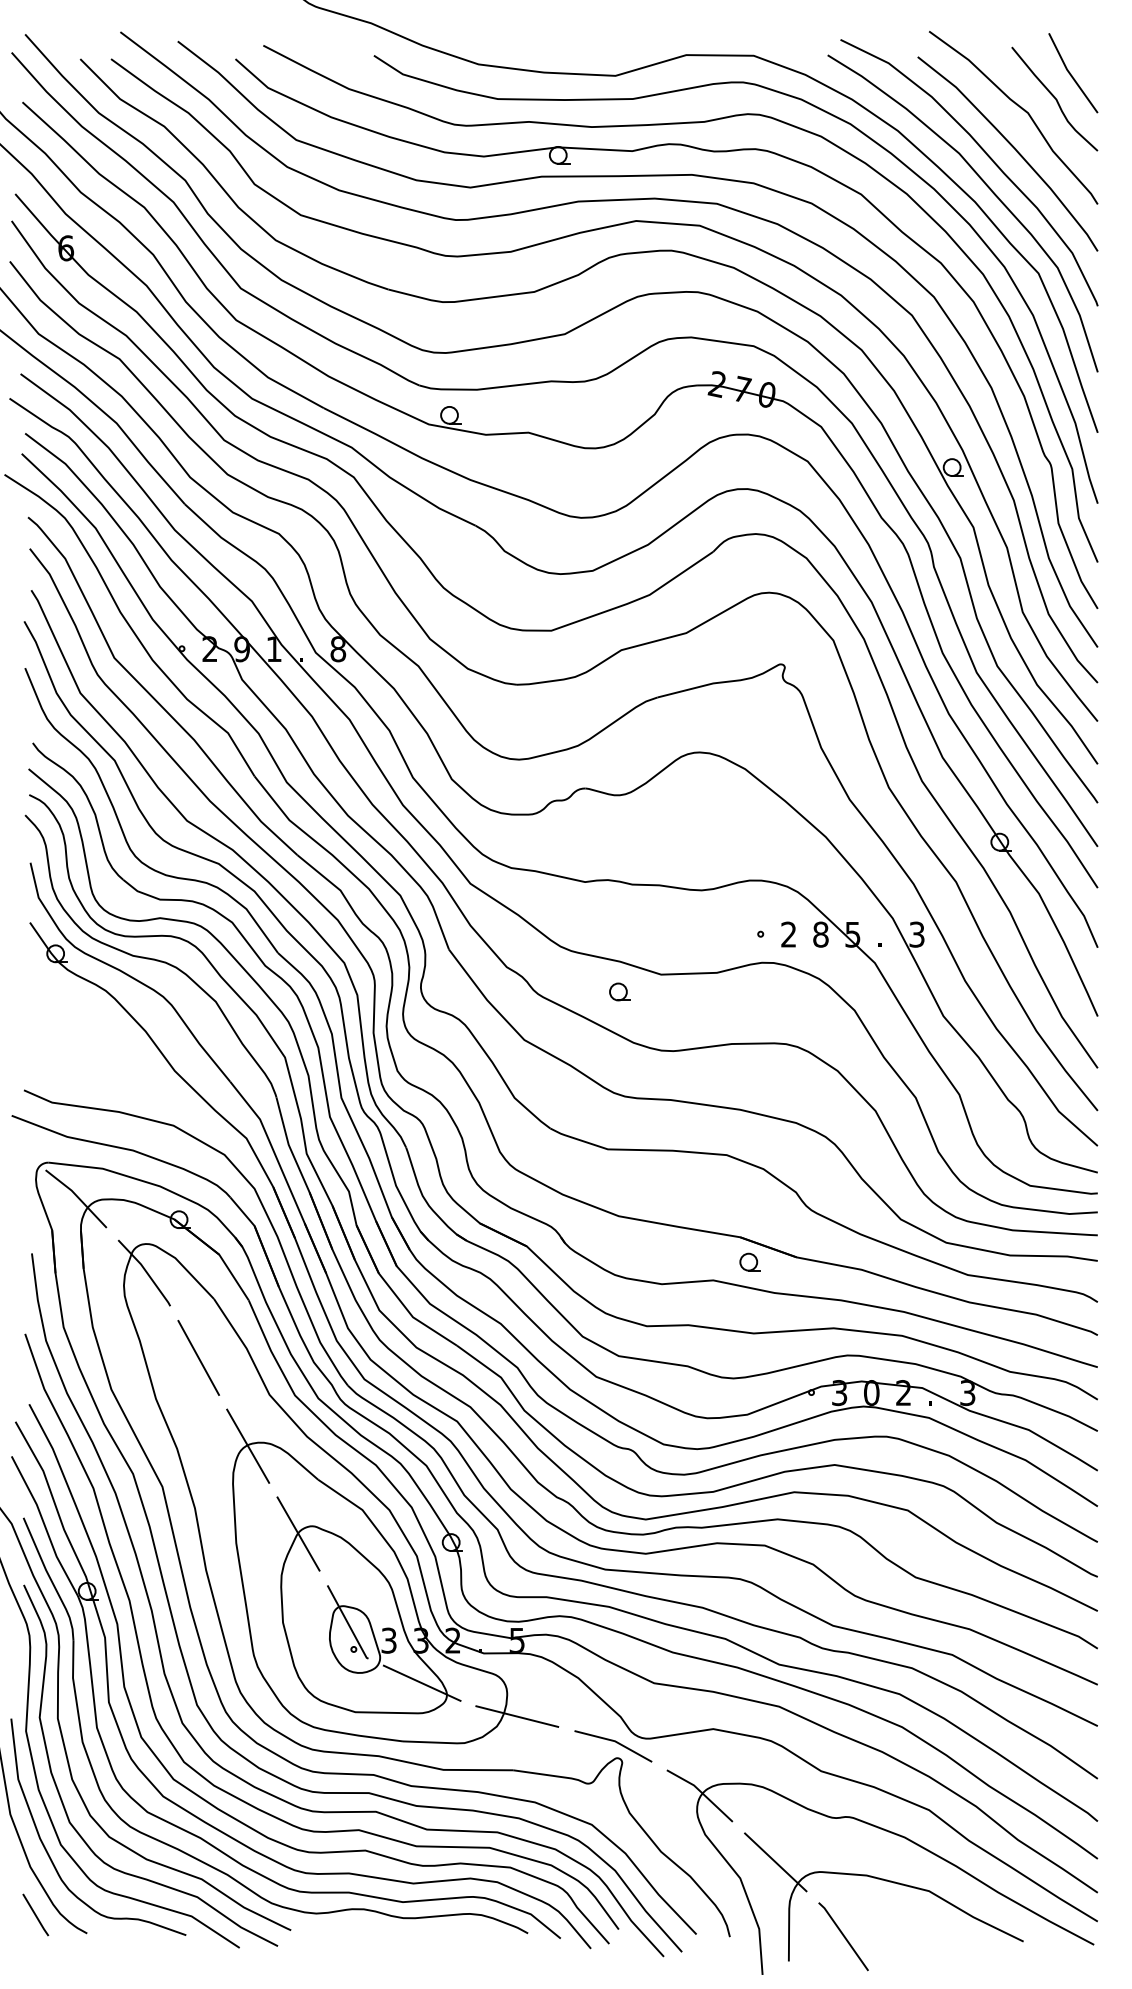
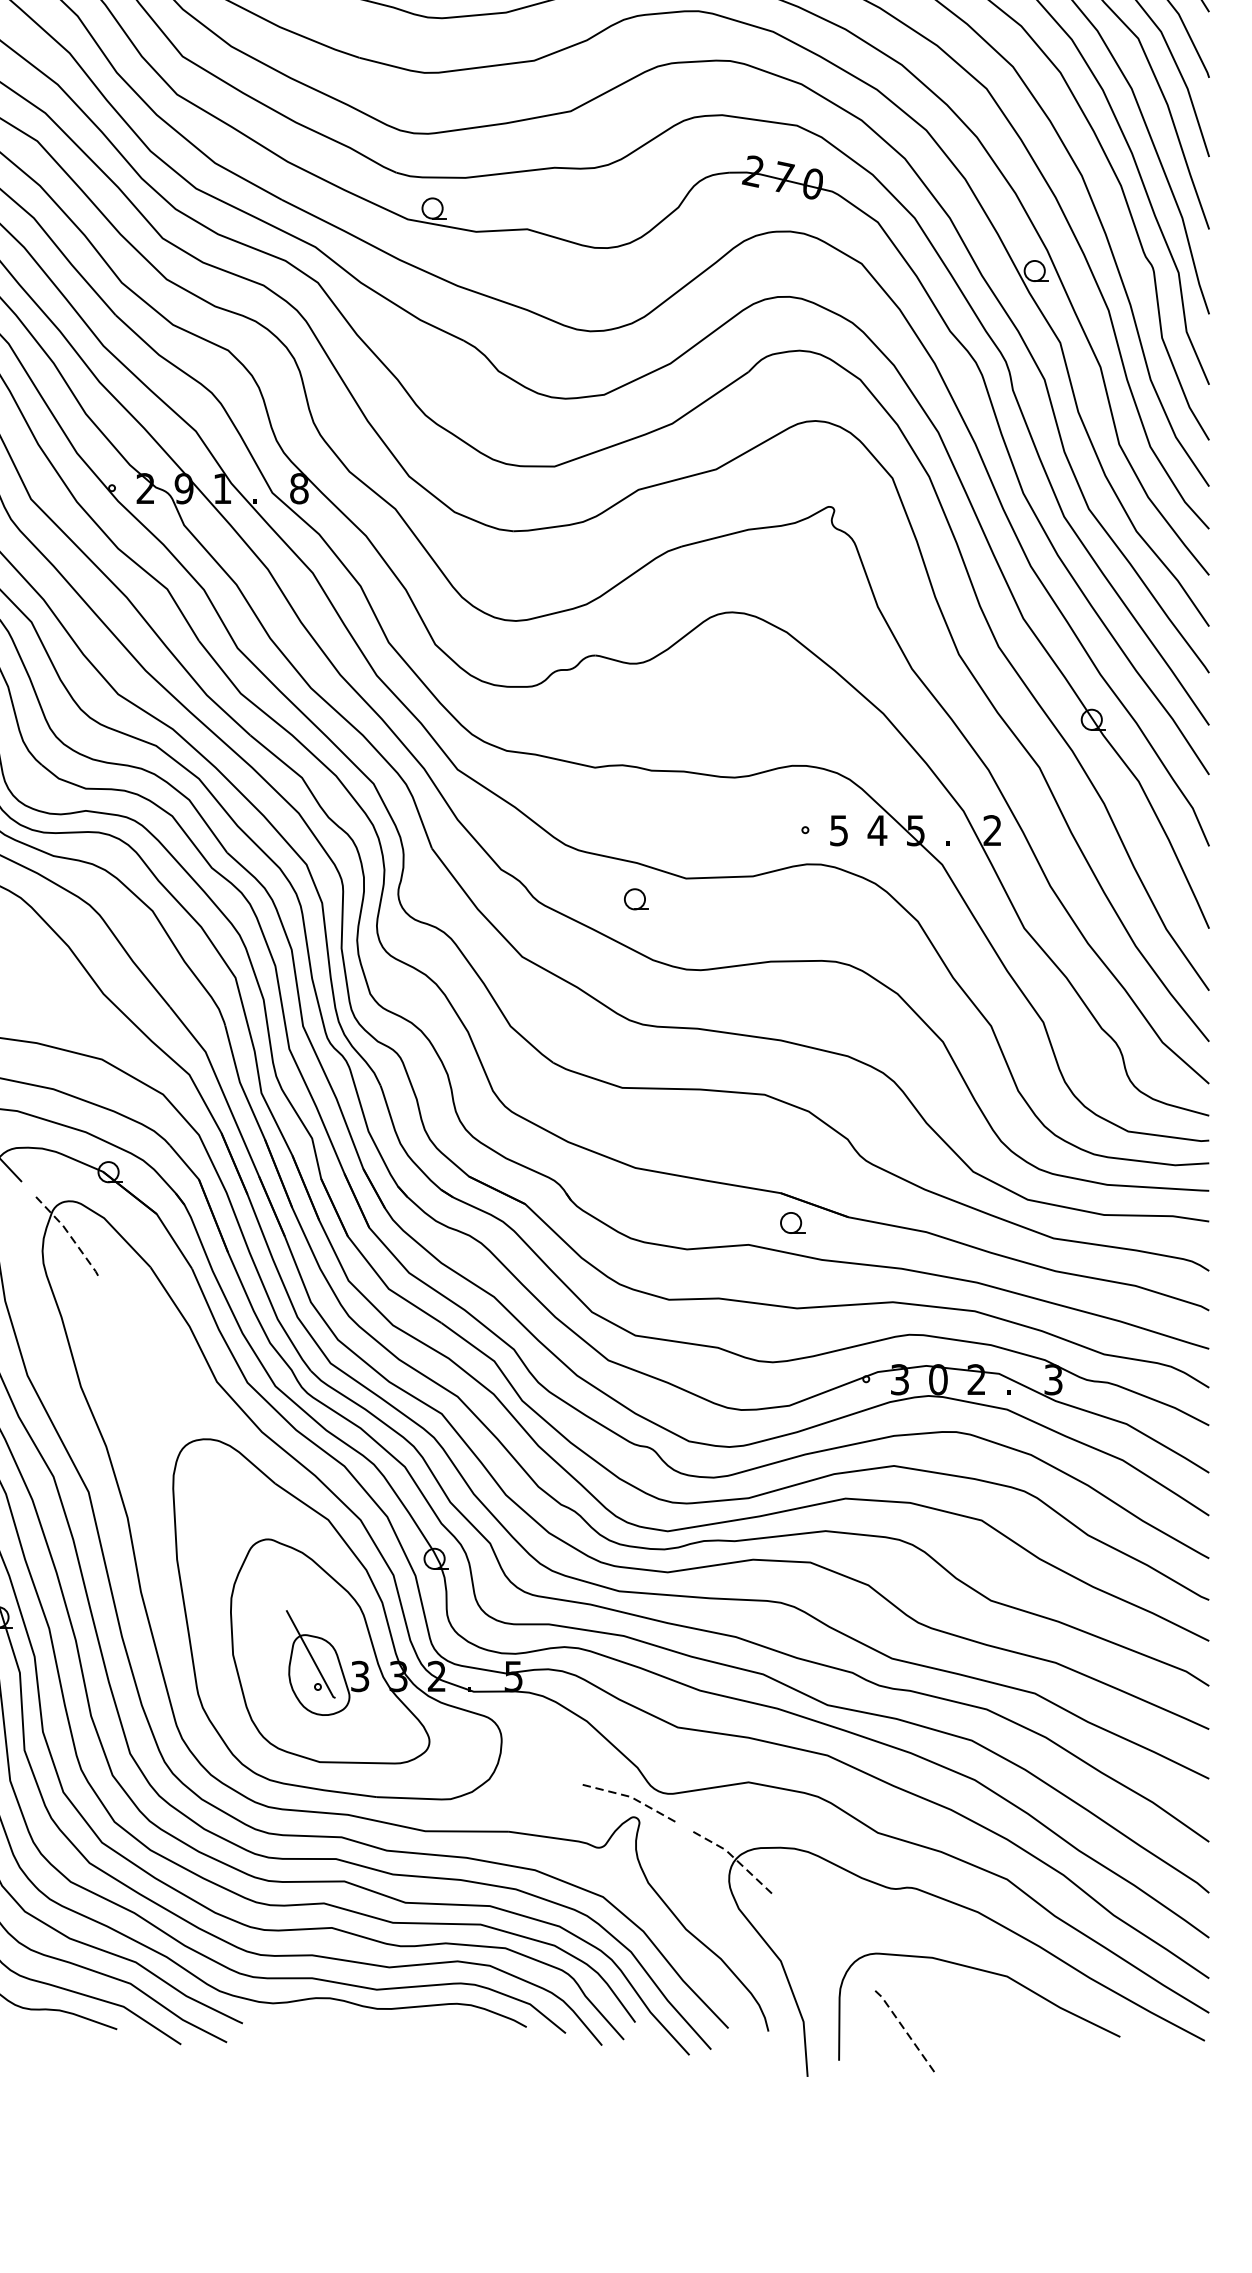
text: (788, 934) -> (838, 830), 2 -> 5
text: (820, 934) -> (877, 830), 8 -> 4
text: (916, 934) -> (992, 830), 3 -> 2
line: (146, 1271) -> (69, 1234), solid -> dashed
line: (198, 1357) -> (131, 1337), removed
line: (248, 1445) -> (191, 1442), removed
line: (298, 1533) -> (251, 1548), removed
line: (421, 1682) -> (399, 1726), removed
line: (517, 1716) -> (514, 1767), removed
line: (615, 1741) -> (631, 1797), solid -> dashed
line: (701, 1792) -> (734, 1858), solid -> dashed
line: (775, 1862) -> (823, 1942), removed
line: (843, 1935) -> (904, 2029), solid -> dashed

